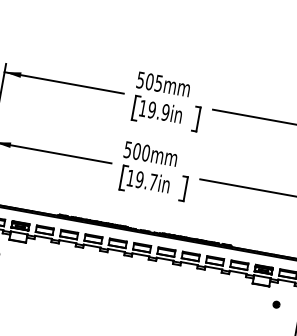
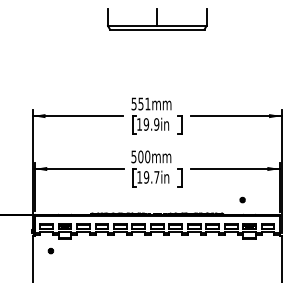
text: (154, 82) -> (144, 103), 505mm -> 551mm
part: (276, 303) -> (242, 199), moved

